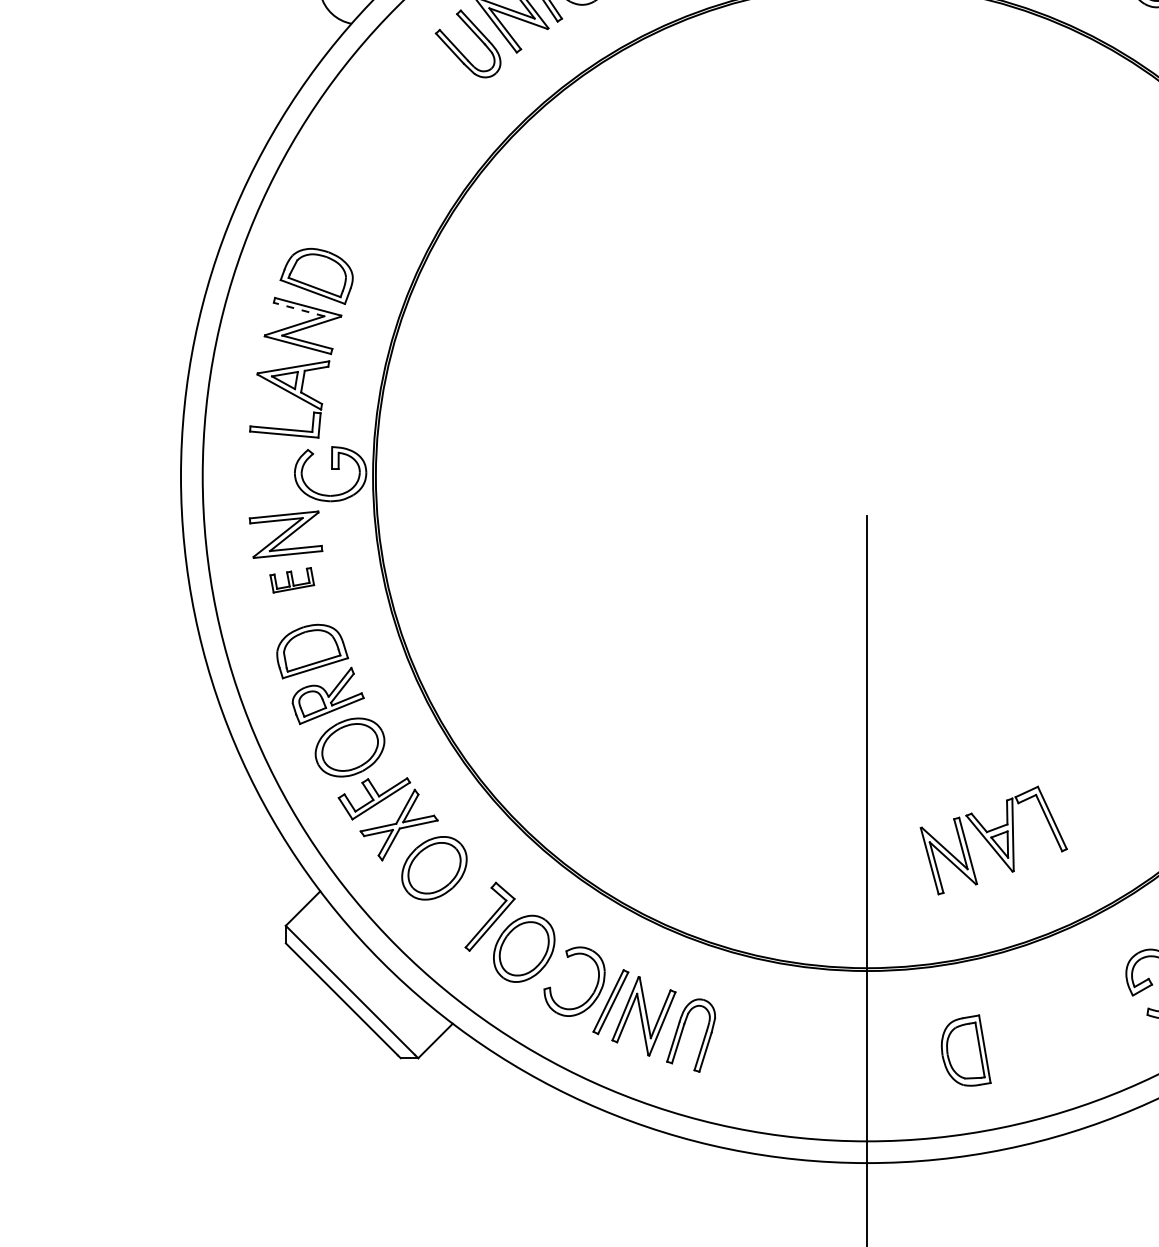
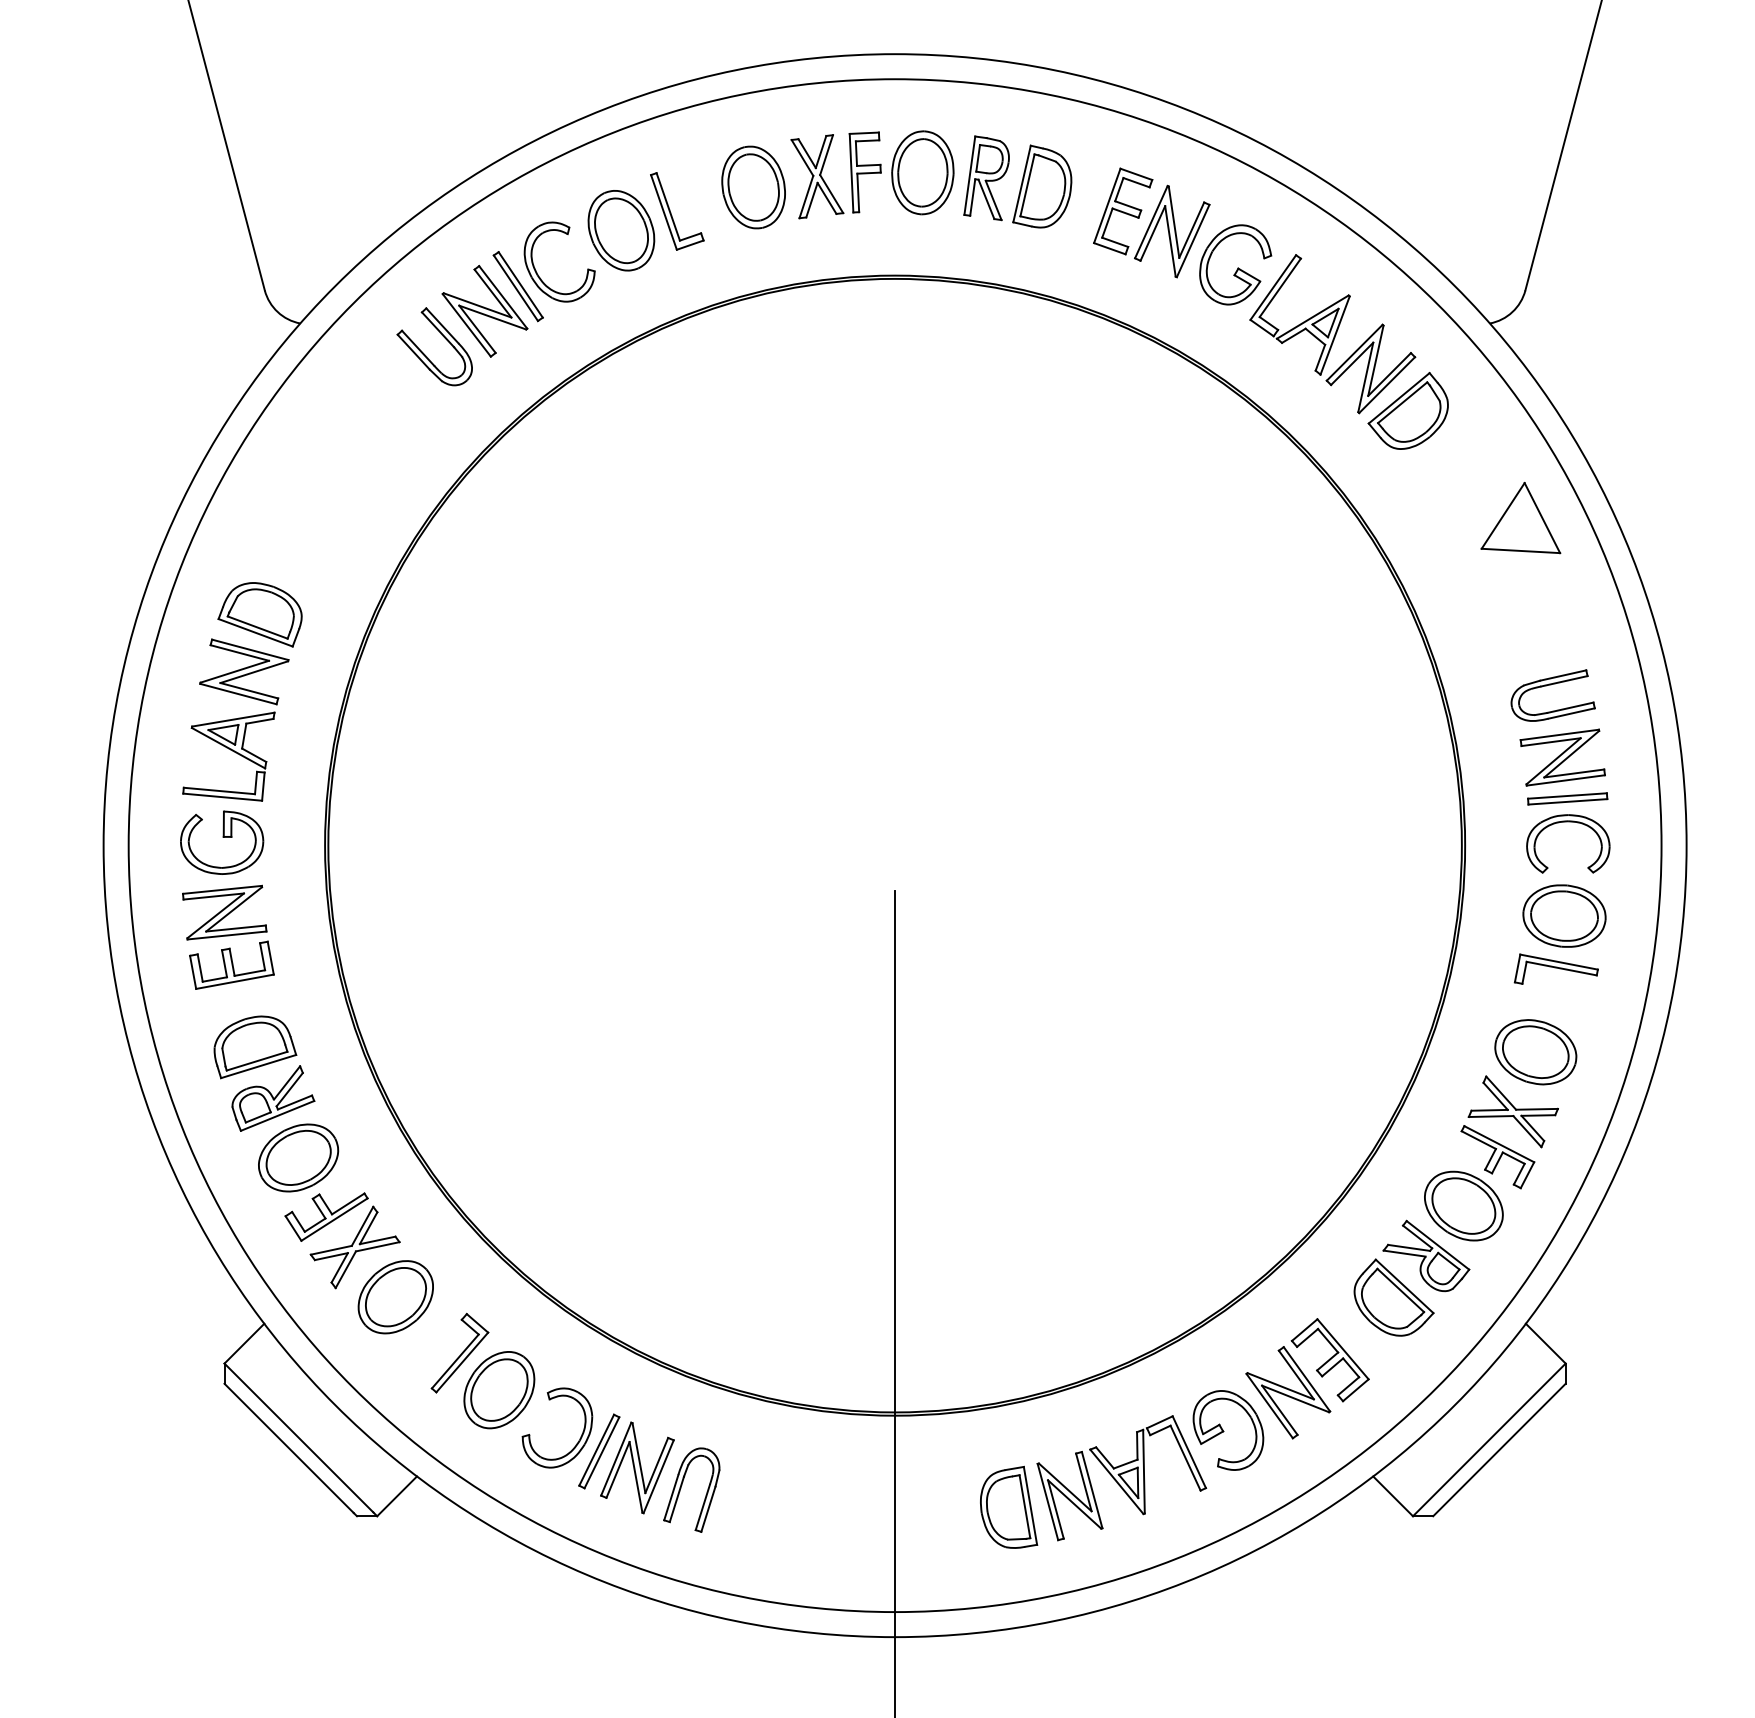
line: (298, 309) -> (239, 652), dashed -> solid
part: (330, 473) -> (222, 842), moved
part: (291, 579) -> (231, 964), size x1.67
part: (993, 840) -> (1121, 1478), moved

